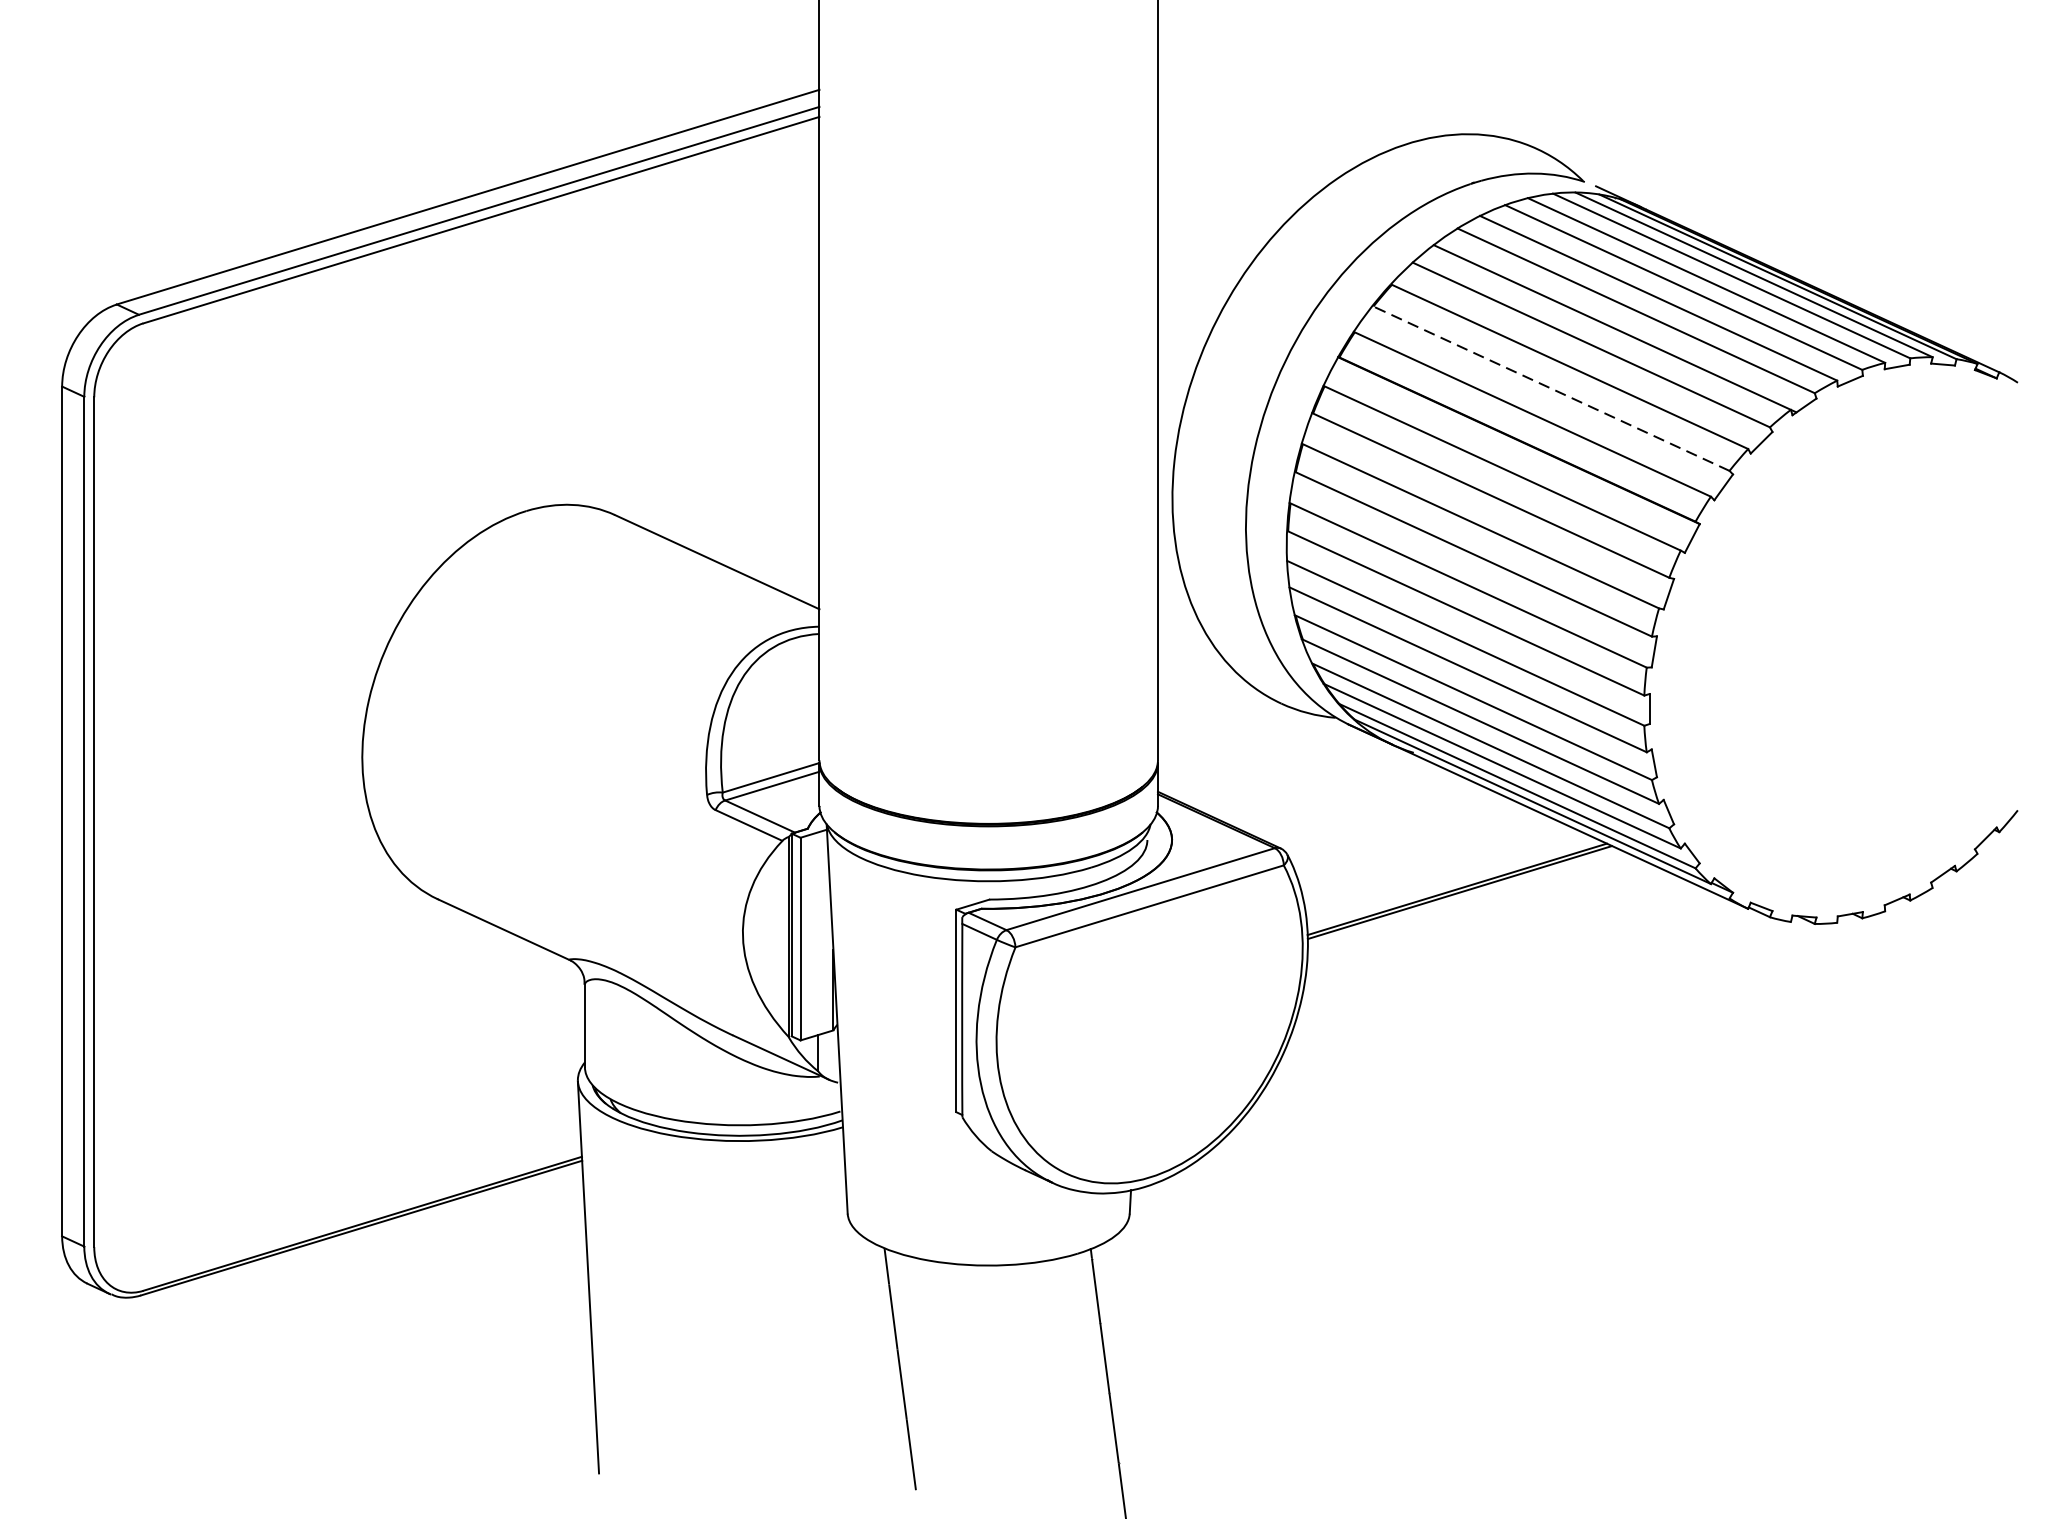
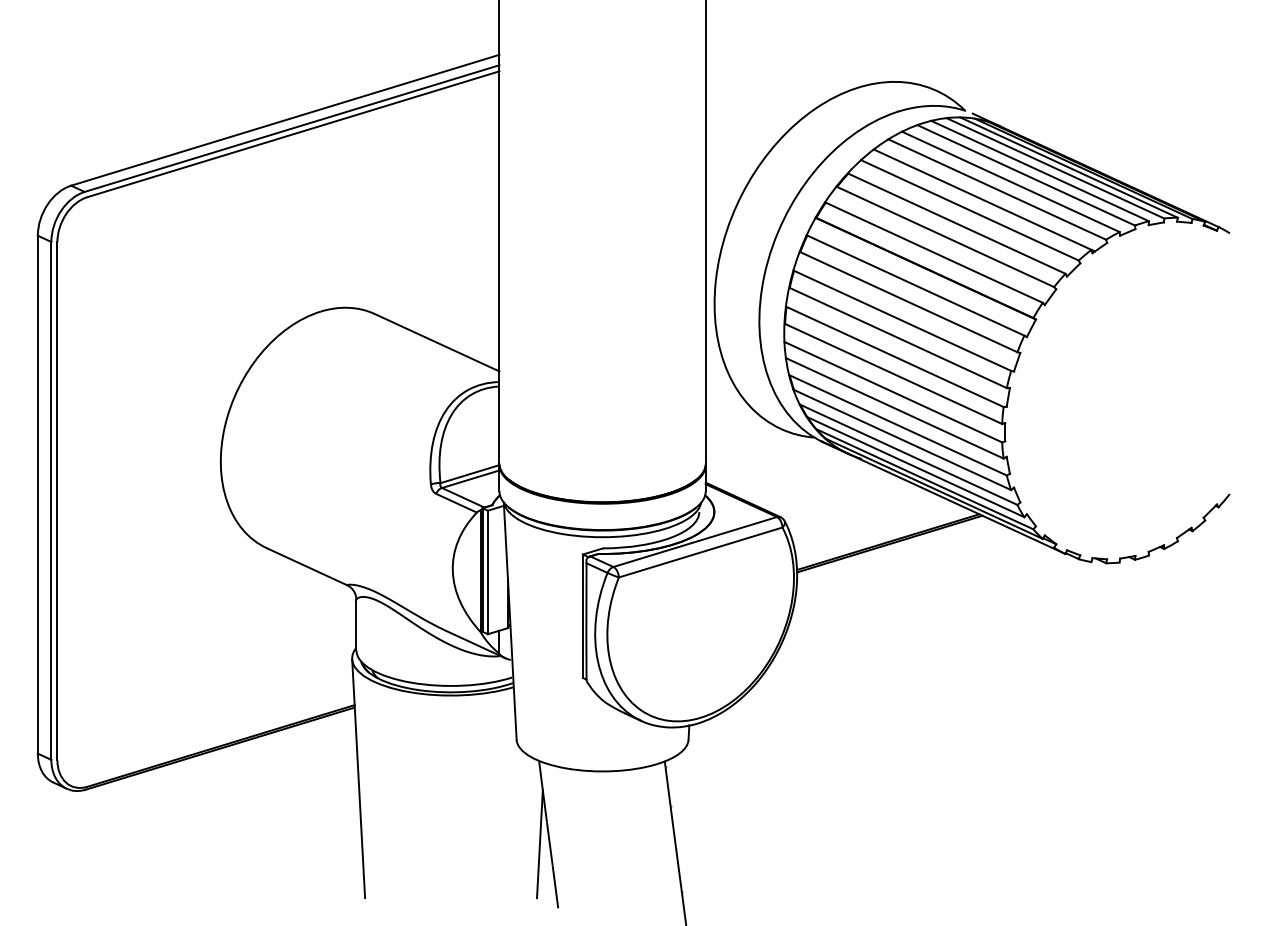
line: (1551, 387) -> (945, 236), dashed -> solid
line: (885, 1385) -> (539, 844), added

